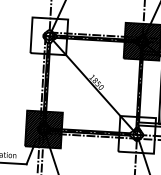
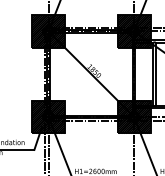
hatch: (49, 36) -> (48, 31), added
hatch: (136, 134) -> (133, 116), added

